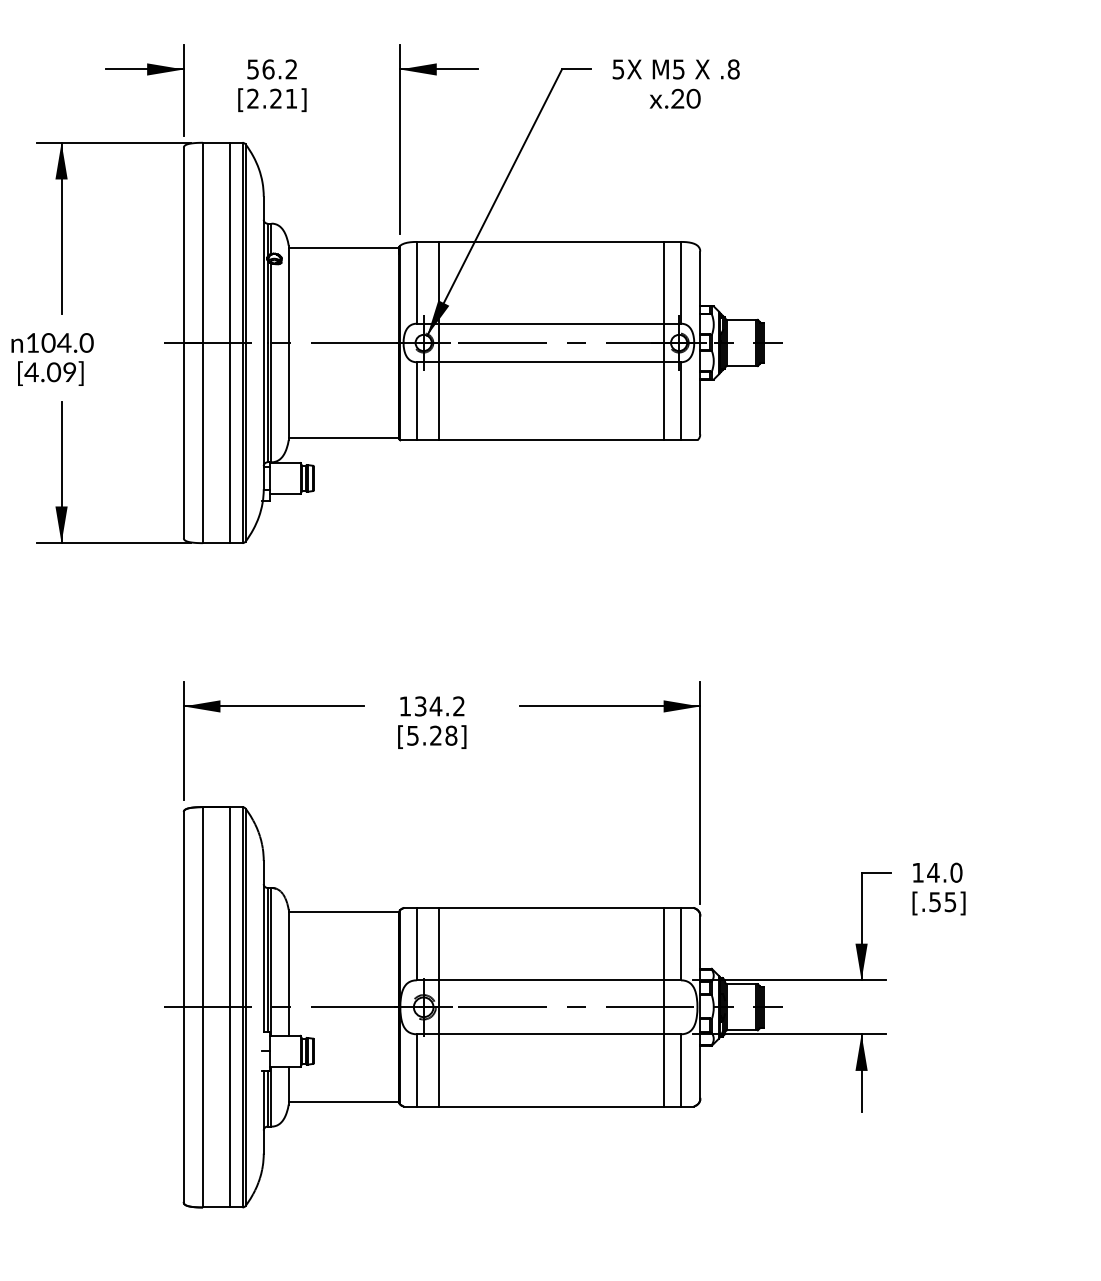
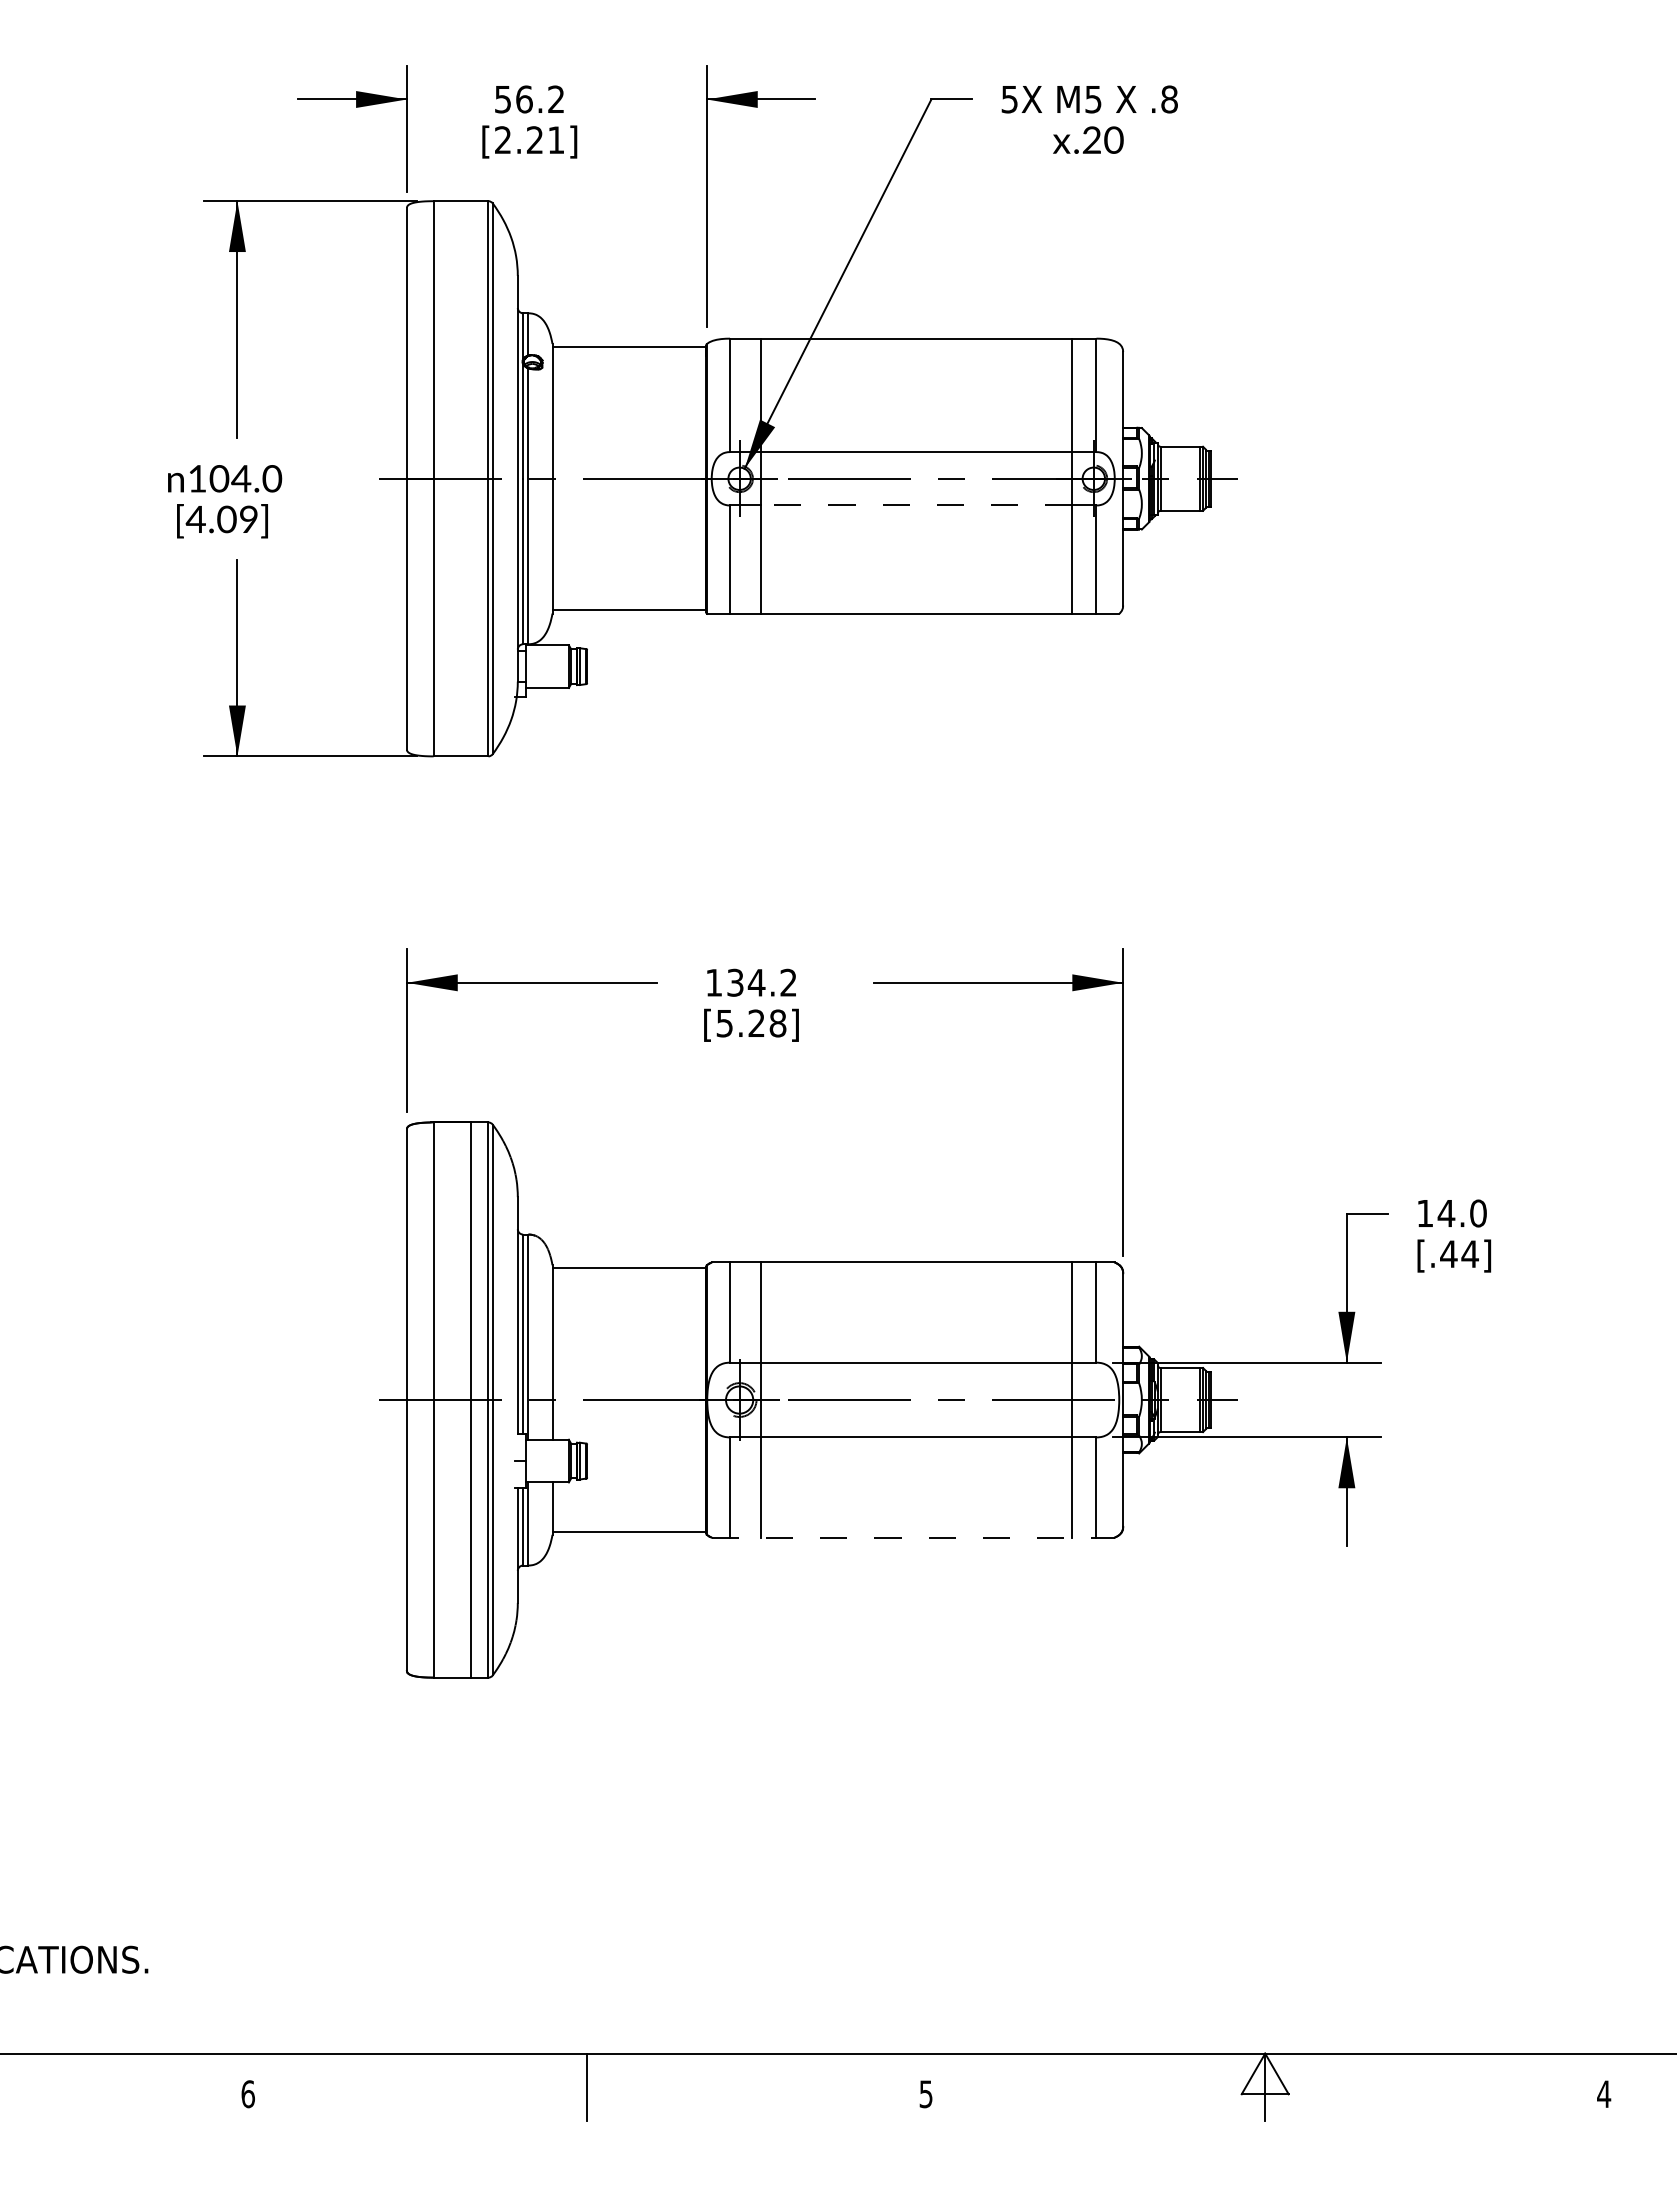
line: (230, 342) -> (471, 478), removed
line: (551, 362) -> (916, 505), solid -> dashed
text: (942, 902) -> (1459, 1254), [.55] -> [.44]
line: (549, 1106) -> (913, 1537), solid -> dashed

